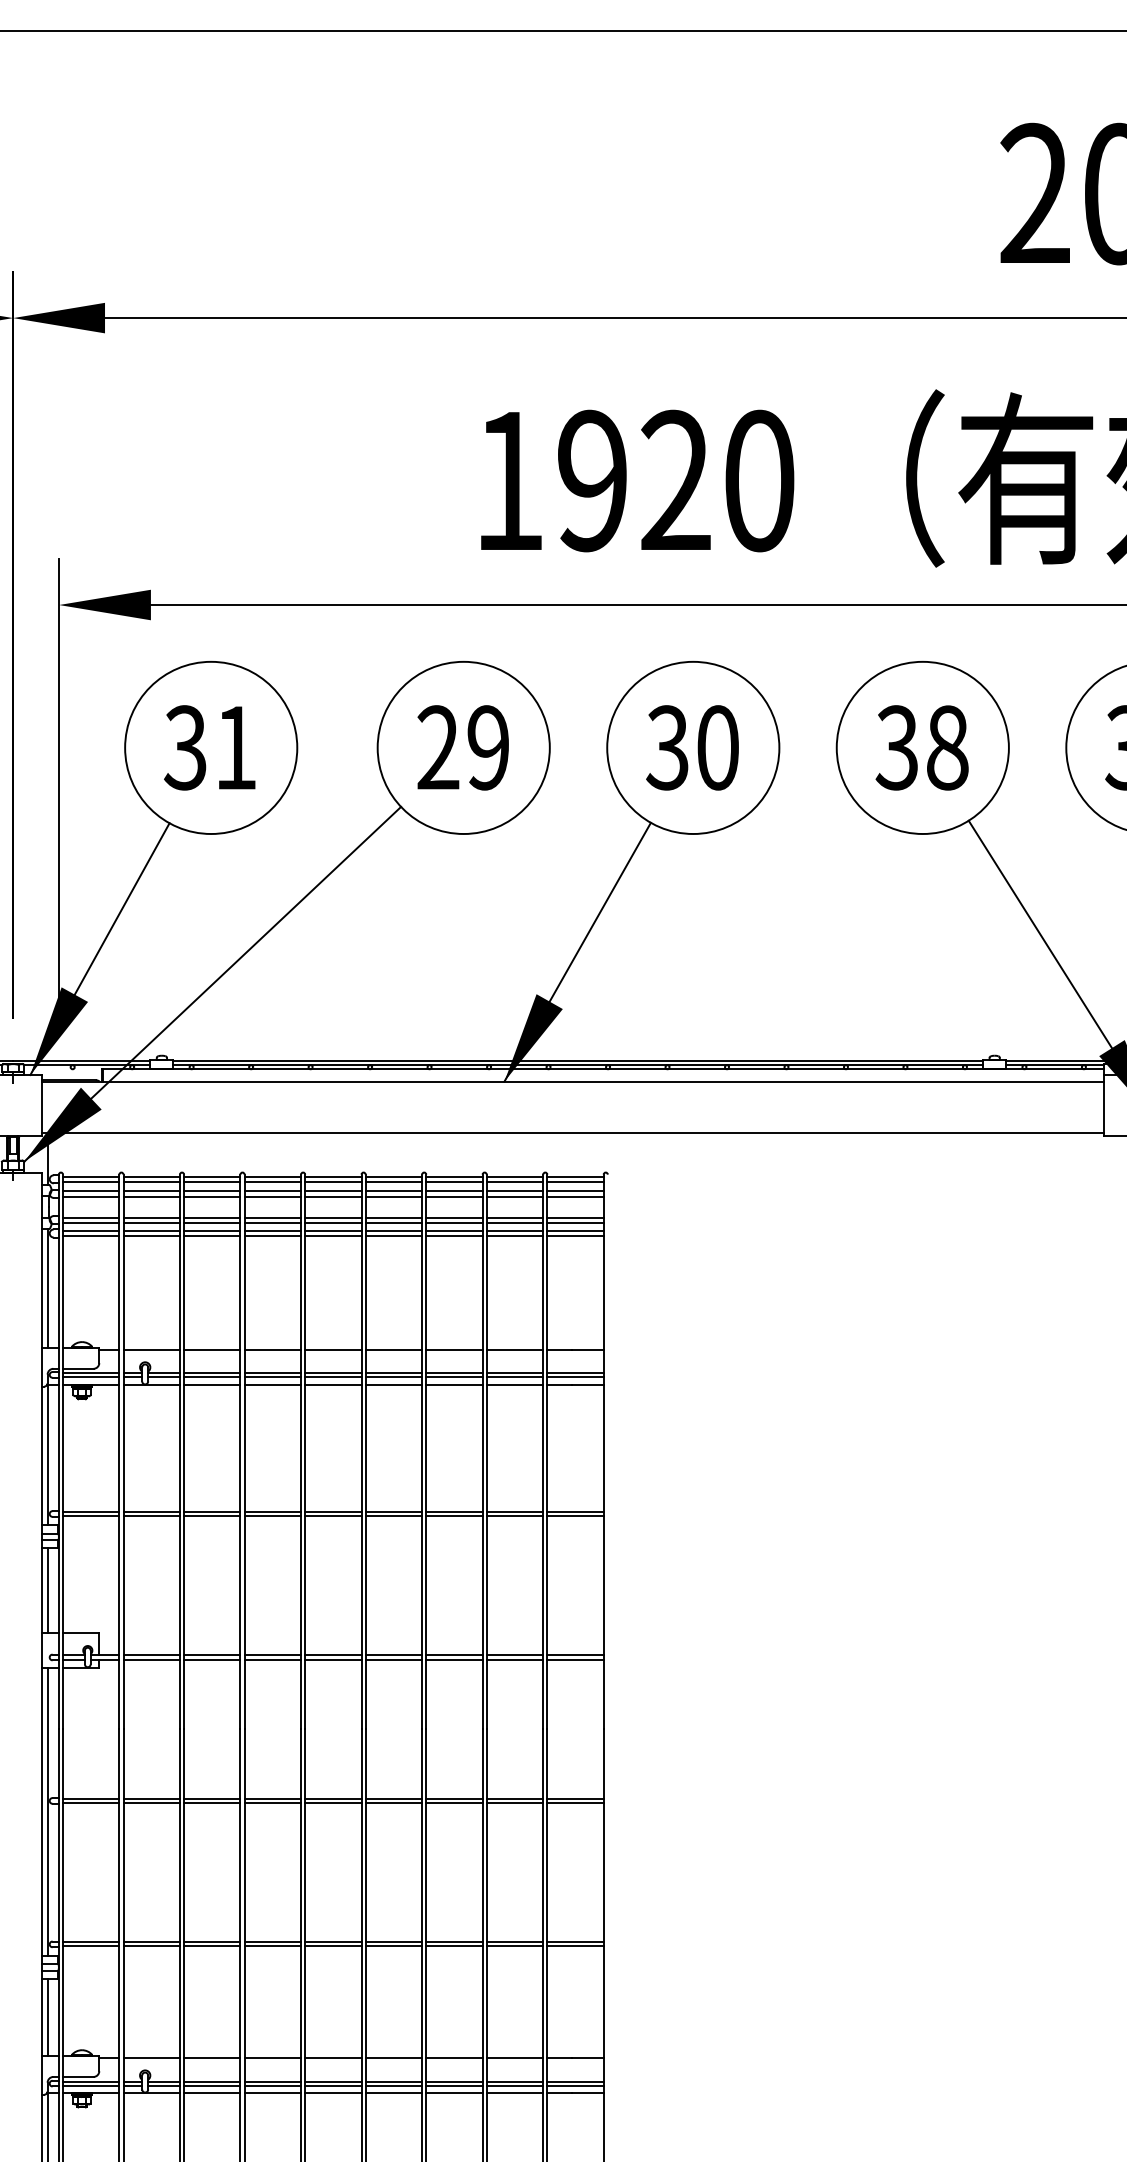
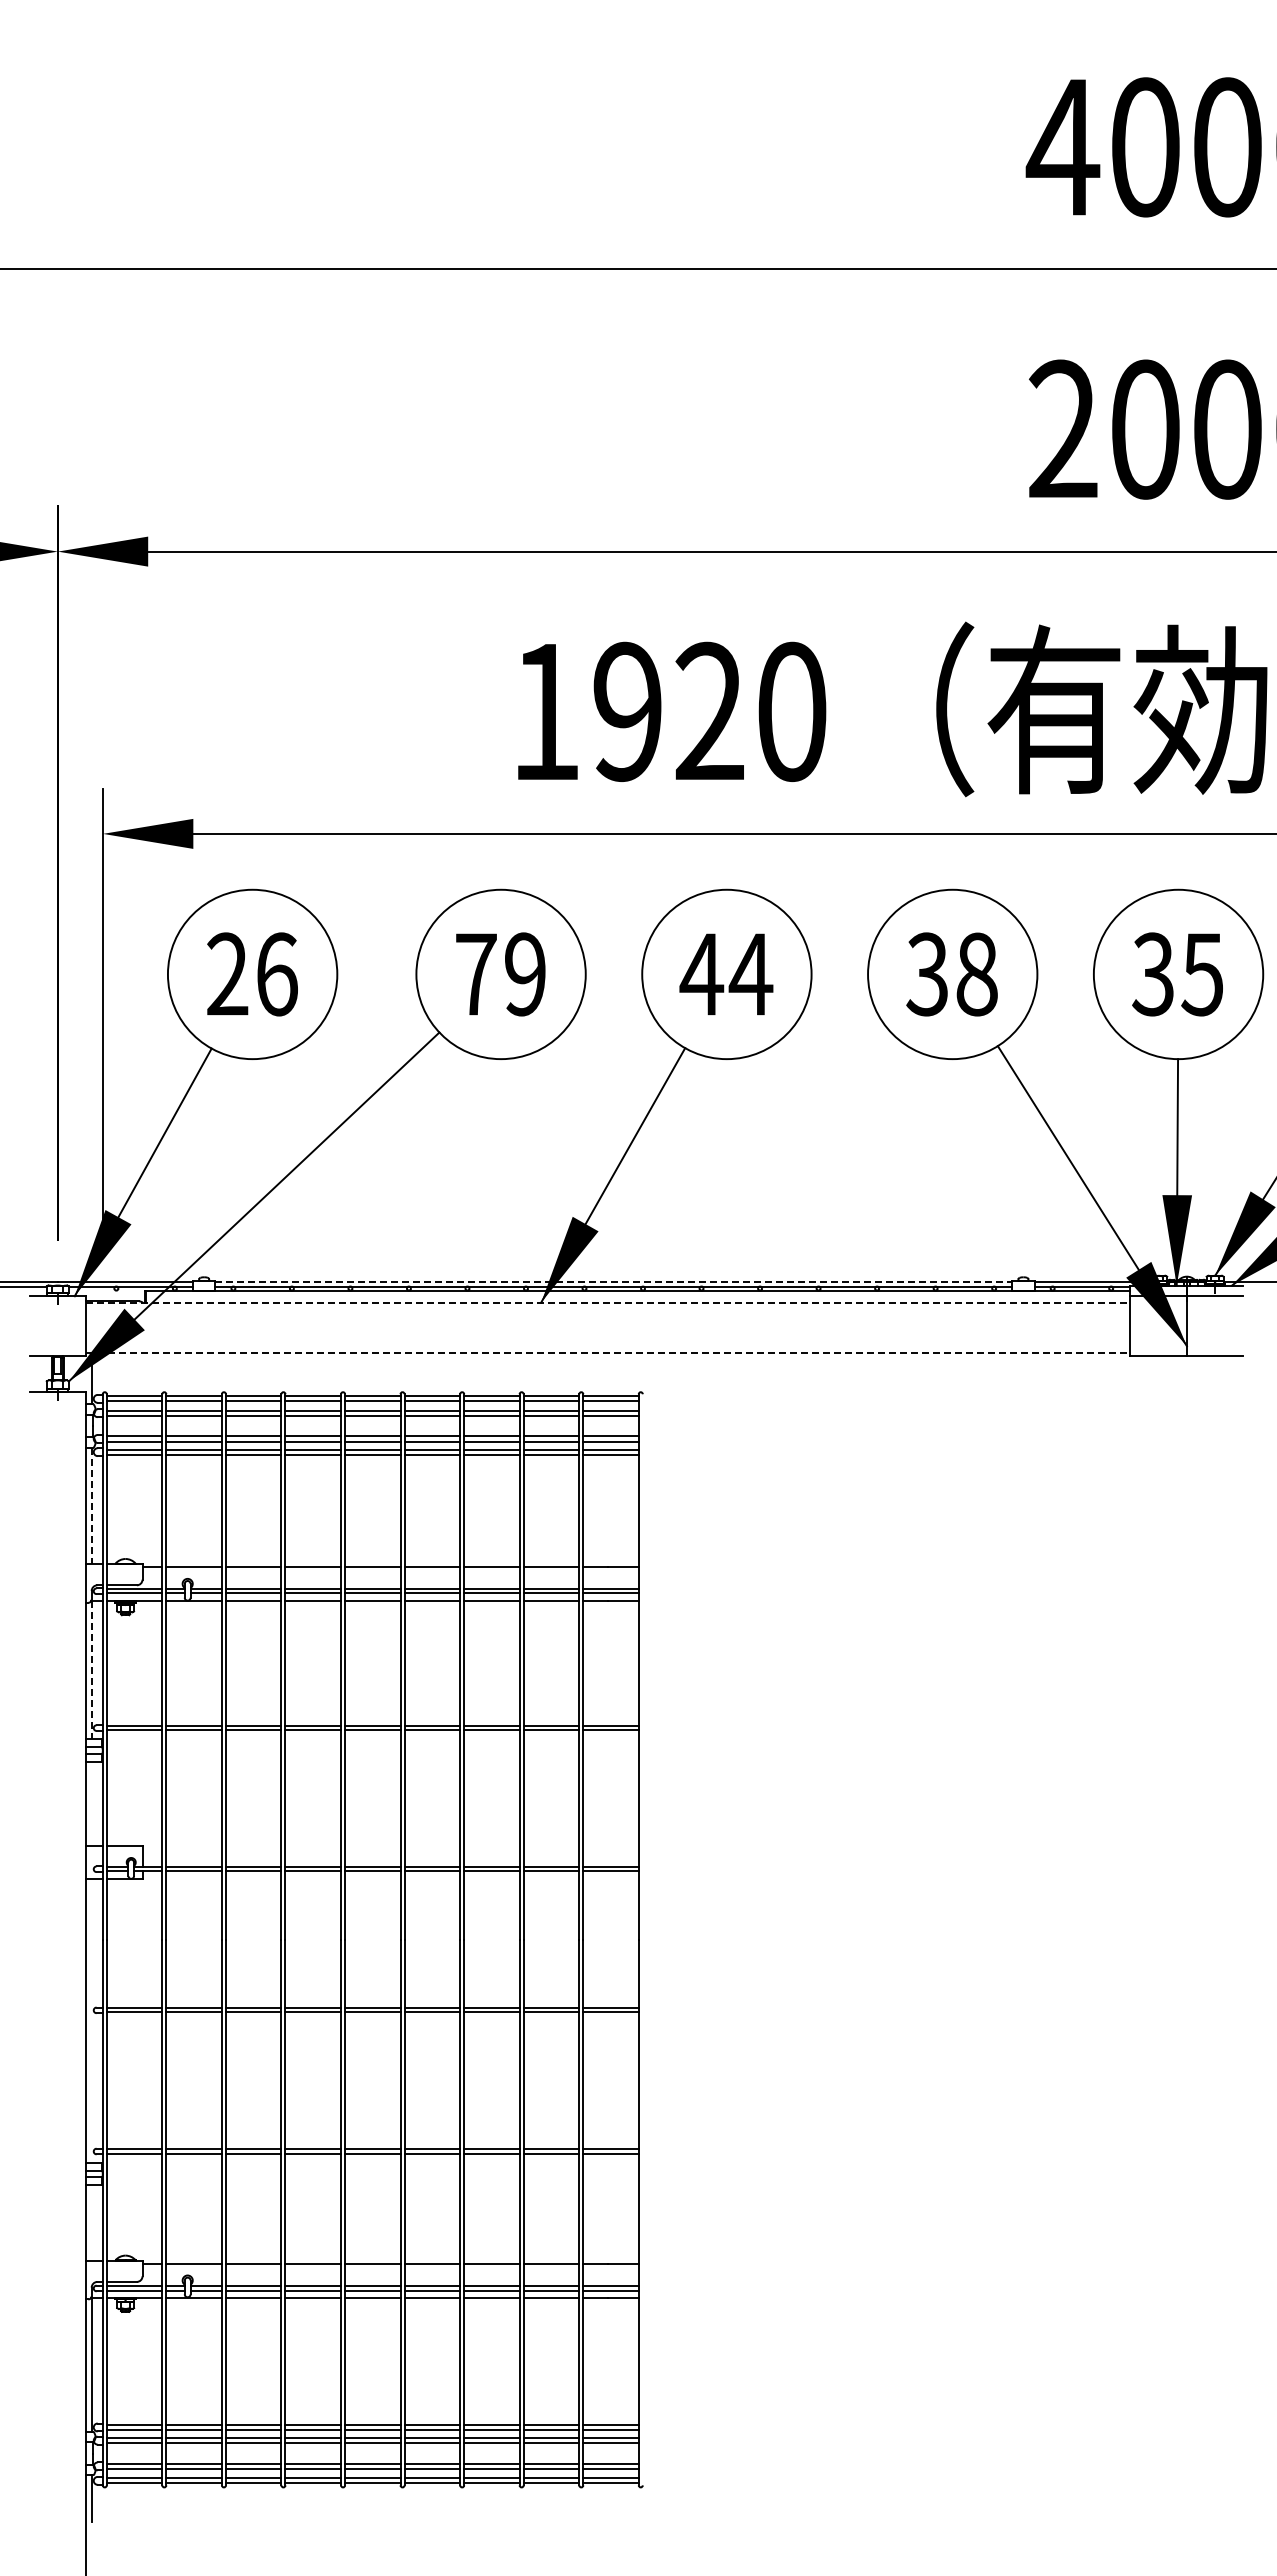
text: (437, 746) -> (475, 973), 29 -> 79
text: (210, 747) -> (251, 974), 31 -> 26
text: (692, 747) -> (726, 974), 30 -> 44
line: (579, 1061) -> (614, 1282), solid -> dashed
line: (572, 1081) -> (608, 1302), solid -> dashed
line: (572, 1133) -> (608, 1353), solid -> dashed
line: (48, 1288) -> (92, 1506), solid -> dashed
line: (48, 1455) -> (92, 1670), solid -> dashed
line: (48, 1590) -> (92, 1803), removed
line: (48, 1811) -> (92, 2020), removed
line: (48, 2017) -> (92, 2223), removed

